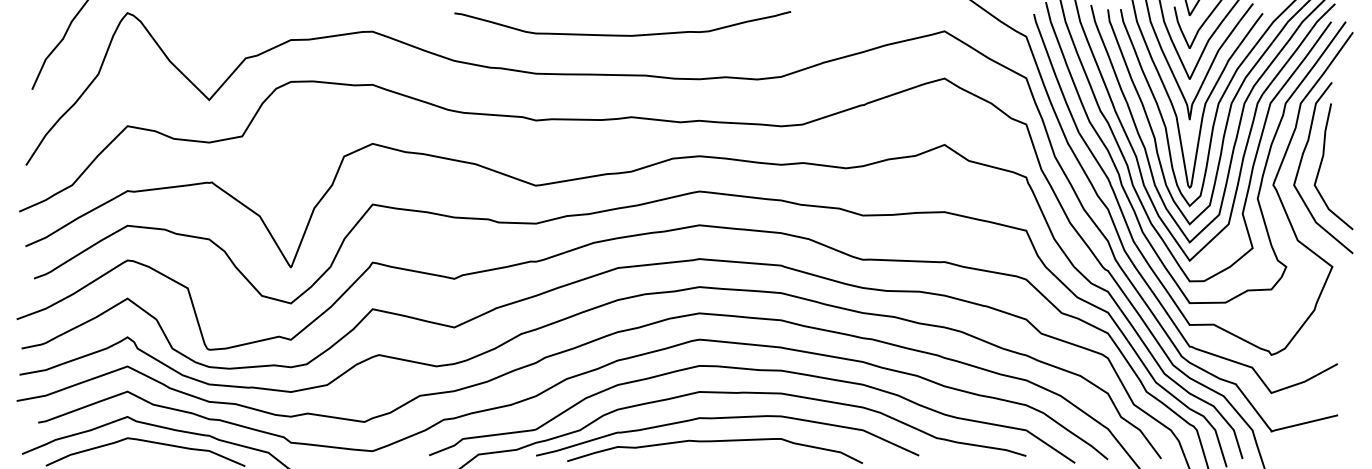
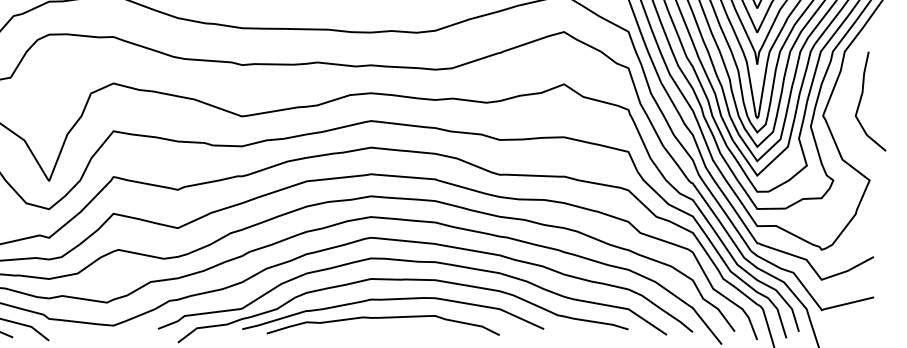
curve: (1301, 163) -> (845, 98), removed

